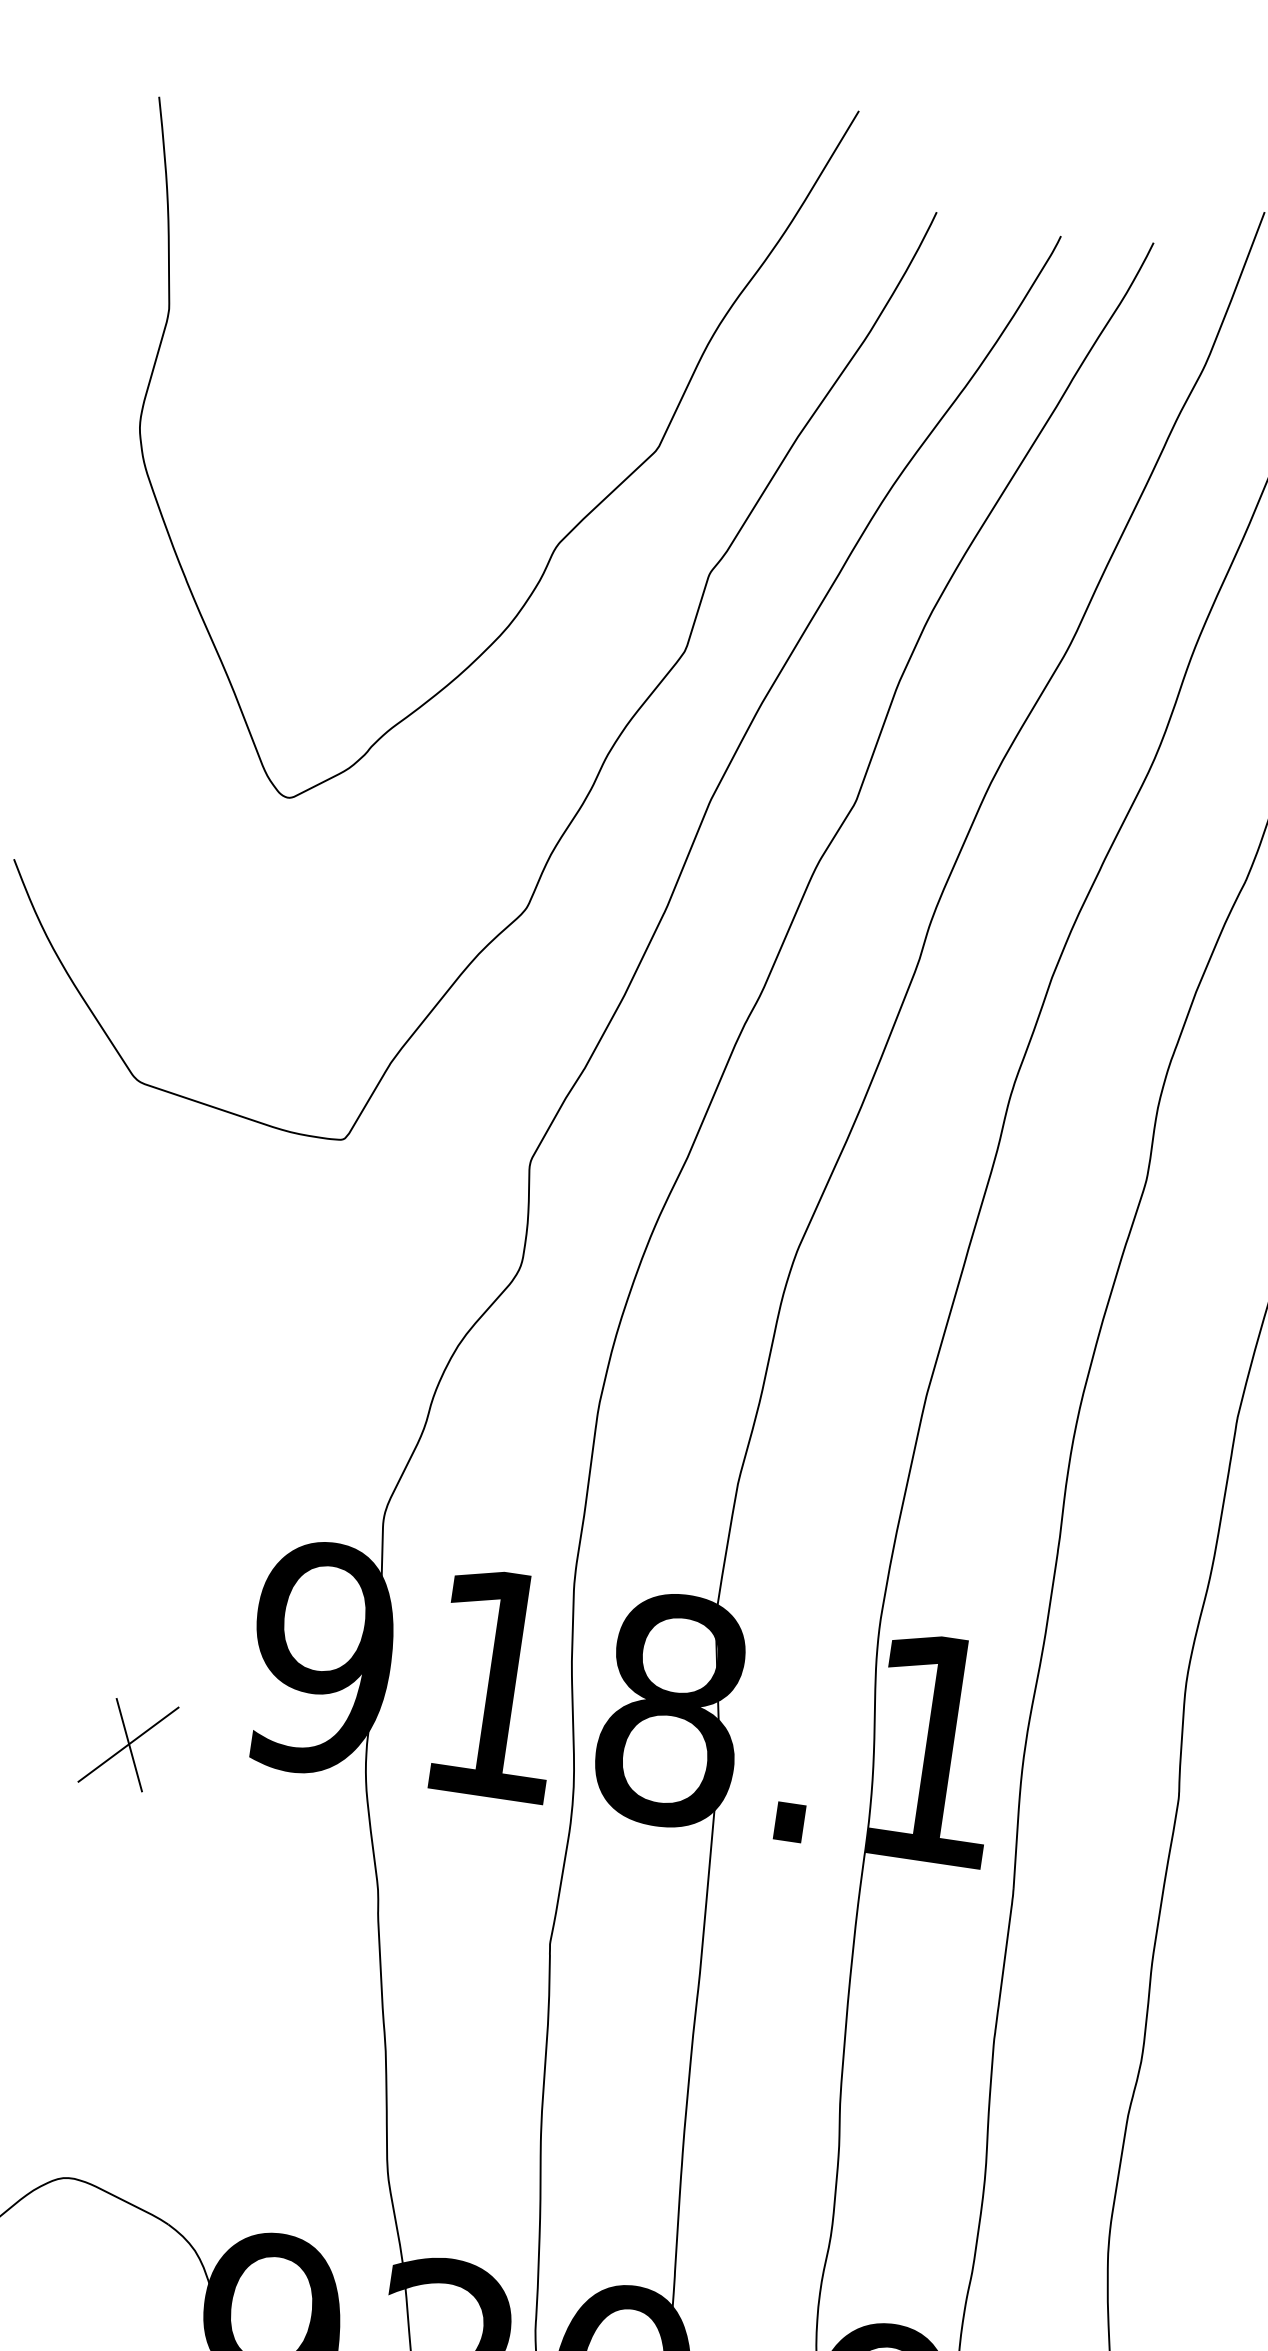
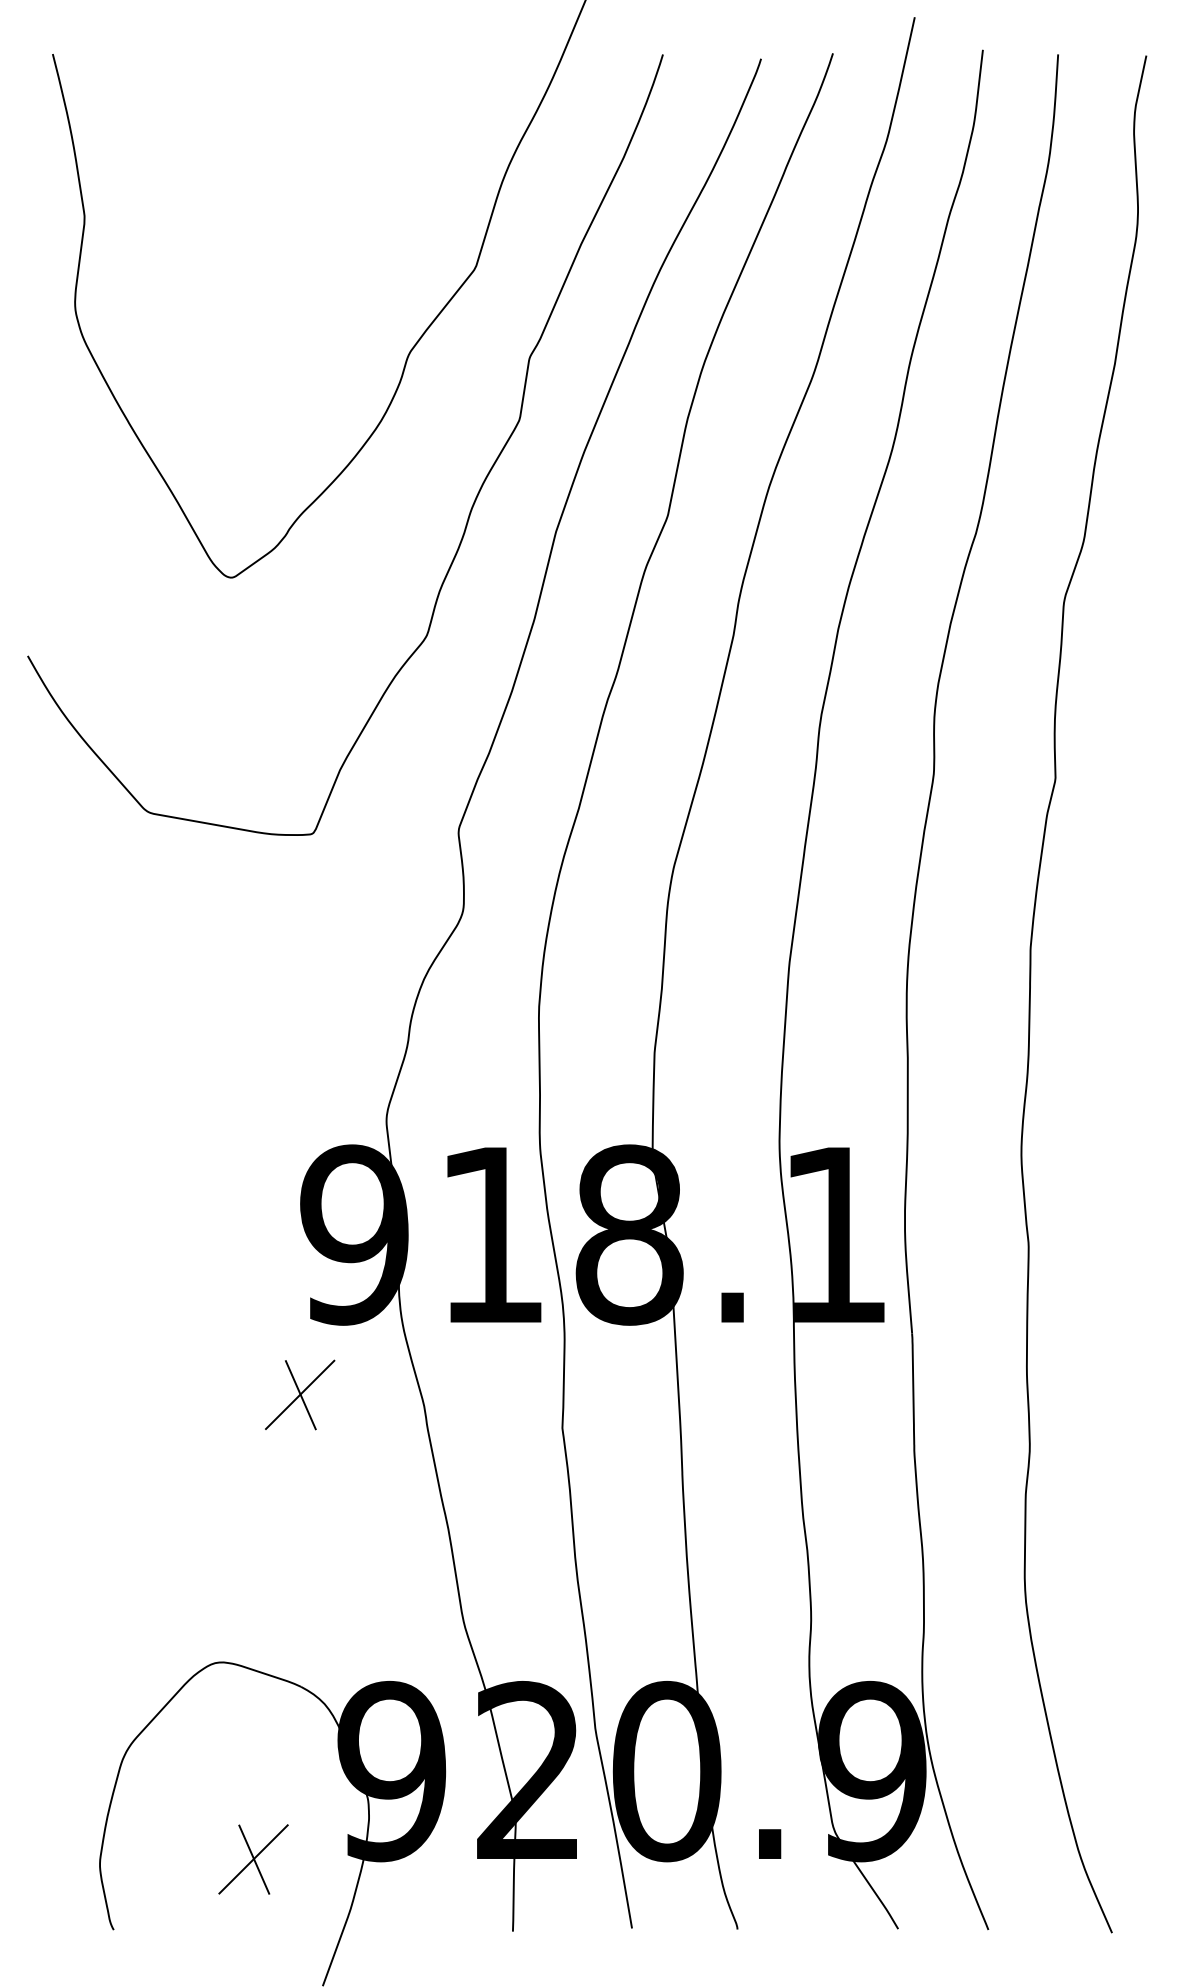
part: (129, 1744) -> (300, 1394), moved

